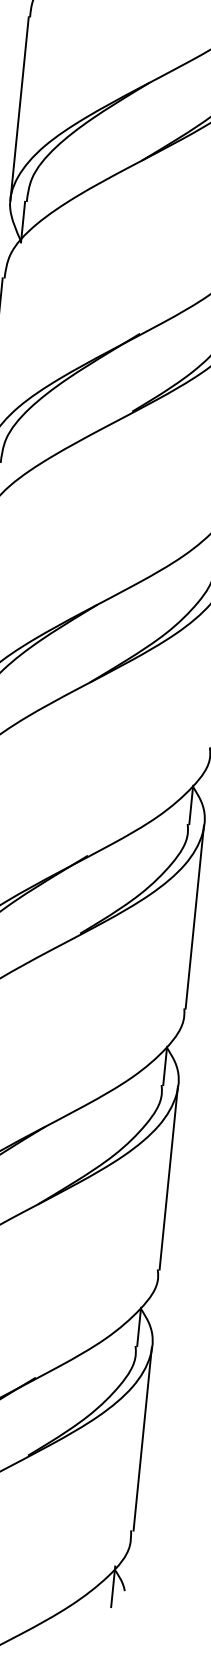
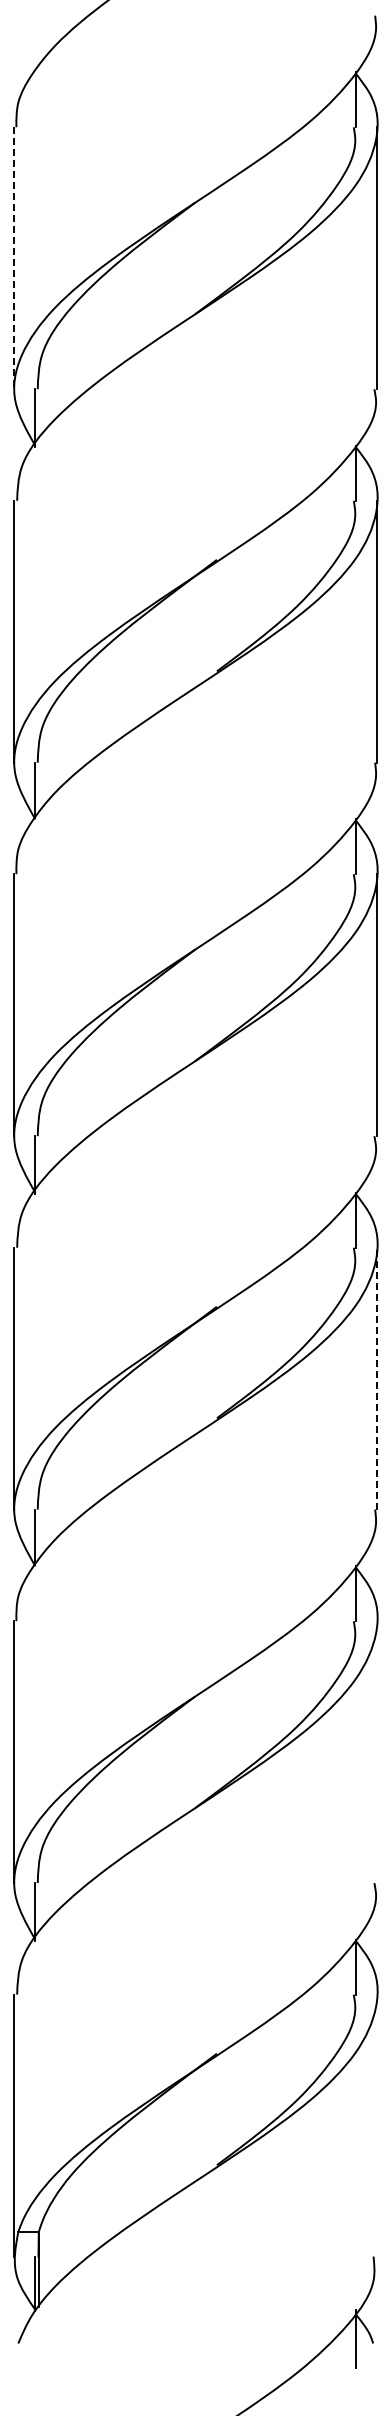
line: (19, 109) -> (14, 258), solid -> dashed
line: (195, 917) -> (377, 1378), solid -> dashed
line: (169, 1178) -> (377, 1752), removed
line: (143, 1439) -> (377, 2125), removed

